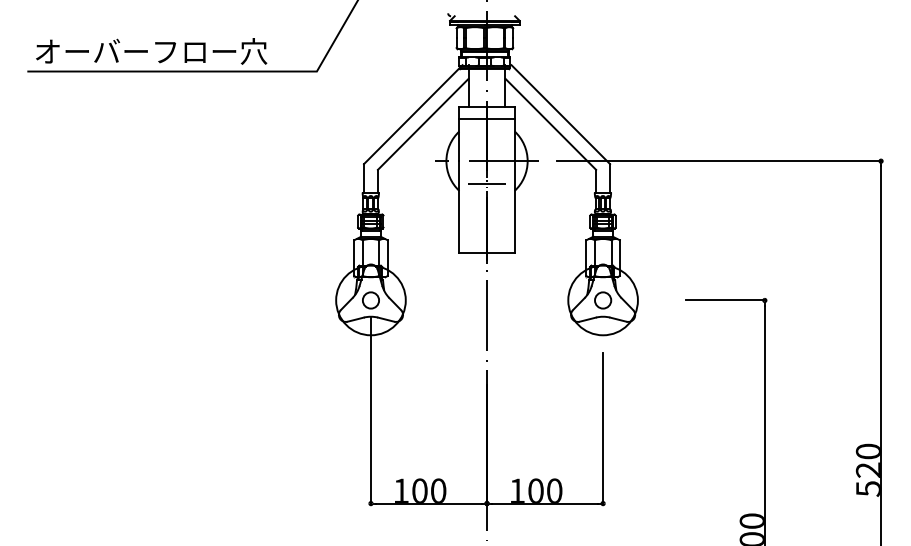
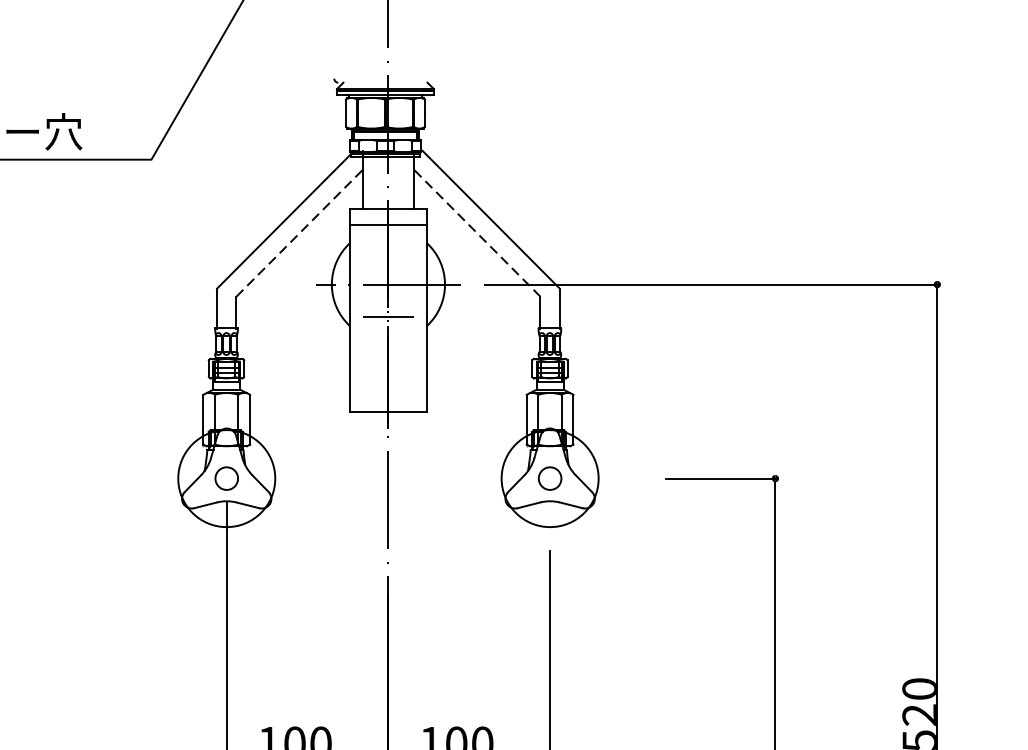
line: (423, 123) -> (299, 232), solid -> dashed
line: (550, 123) -> (476, 232), solid -> dashed

